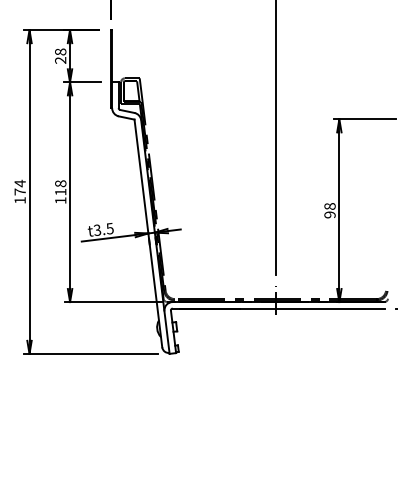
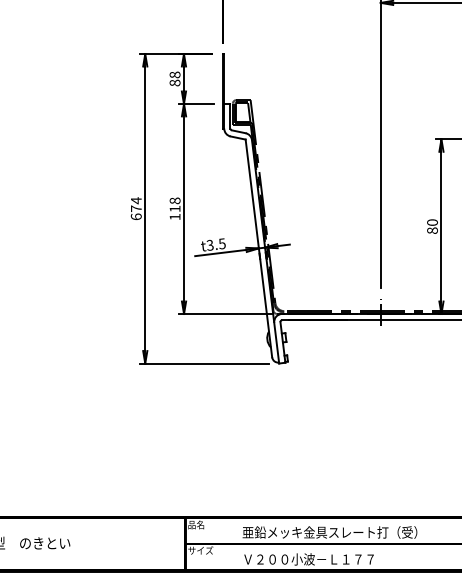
text: (60, 59) -> (174, 82), 28 -> 88
text: (19, 200) -> (135, 216), 174 -> 674
text: (330, 210) -> (432, 226), 98 -> 80

